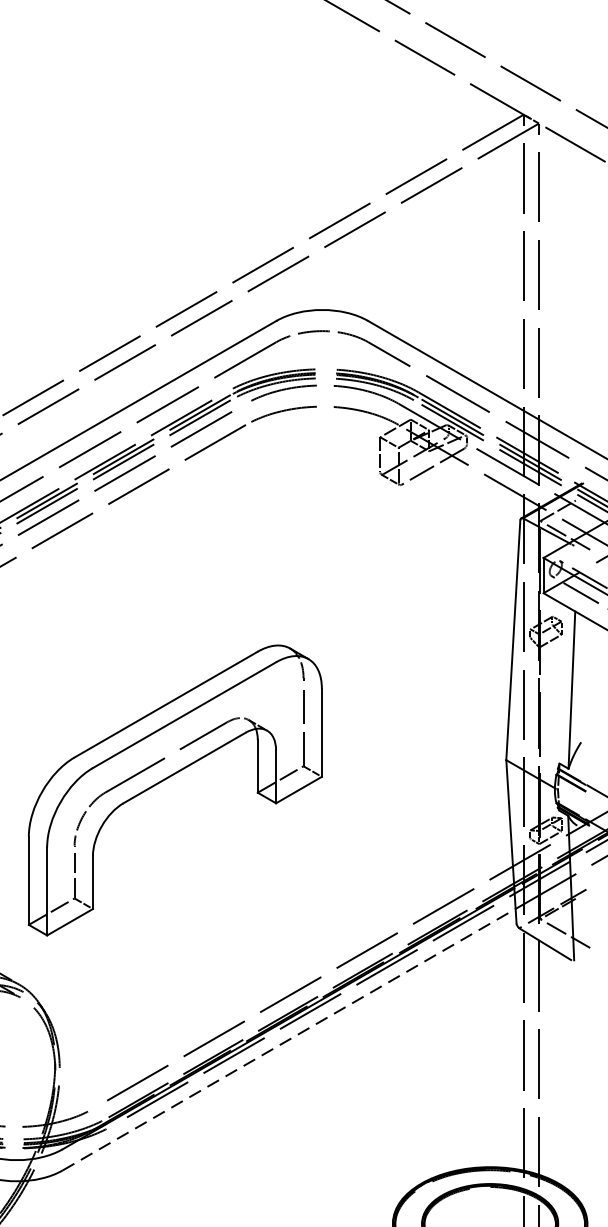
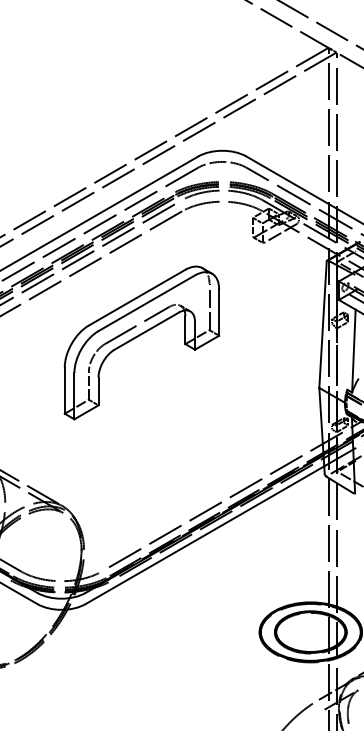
part: (170, 778) -> (139, 336), moved
line: (288, 1040) -> (204, 535), dashed -> solid

